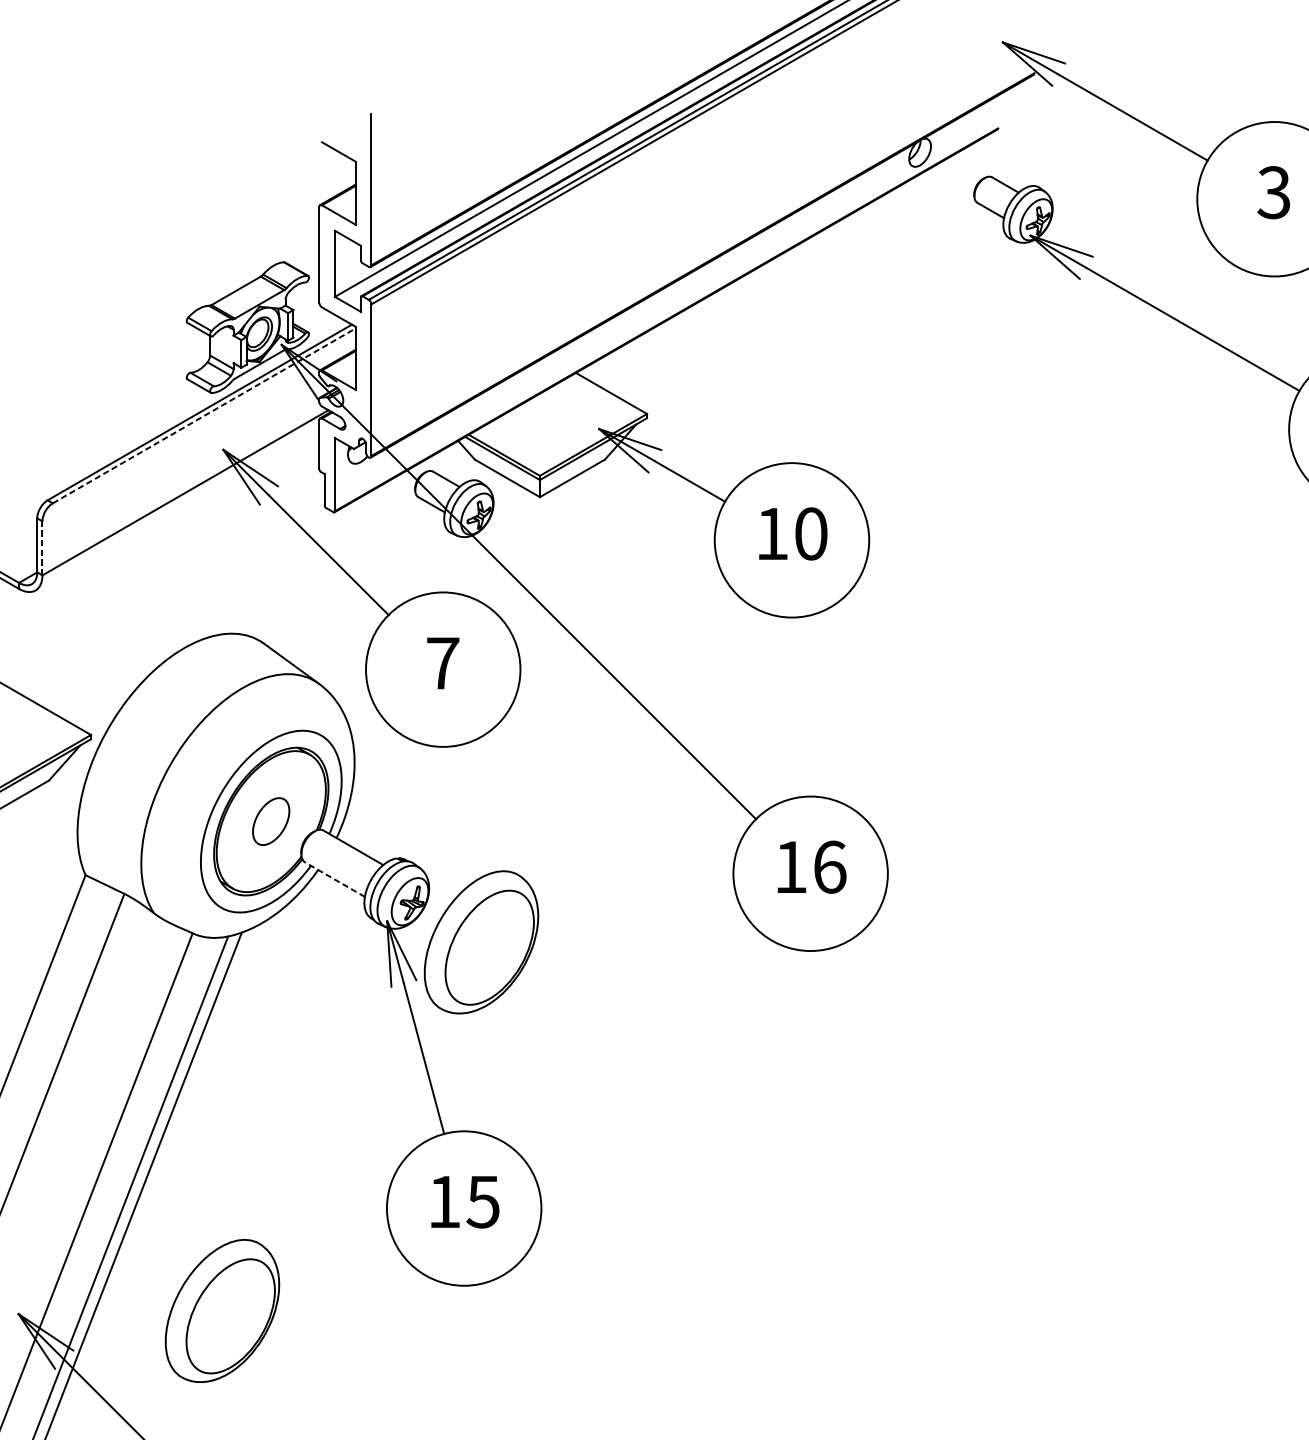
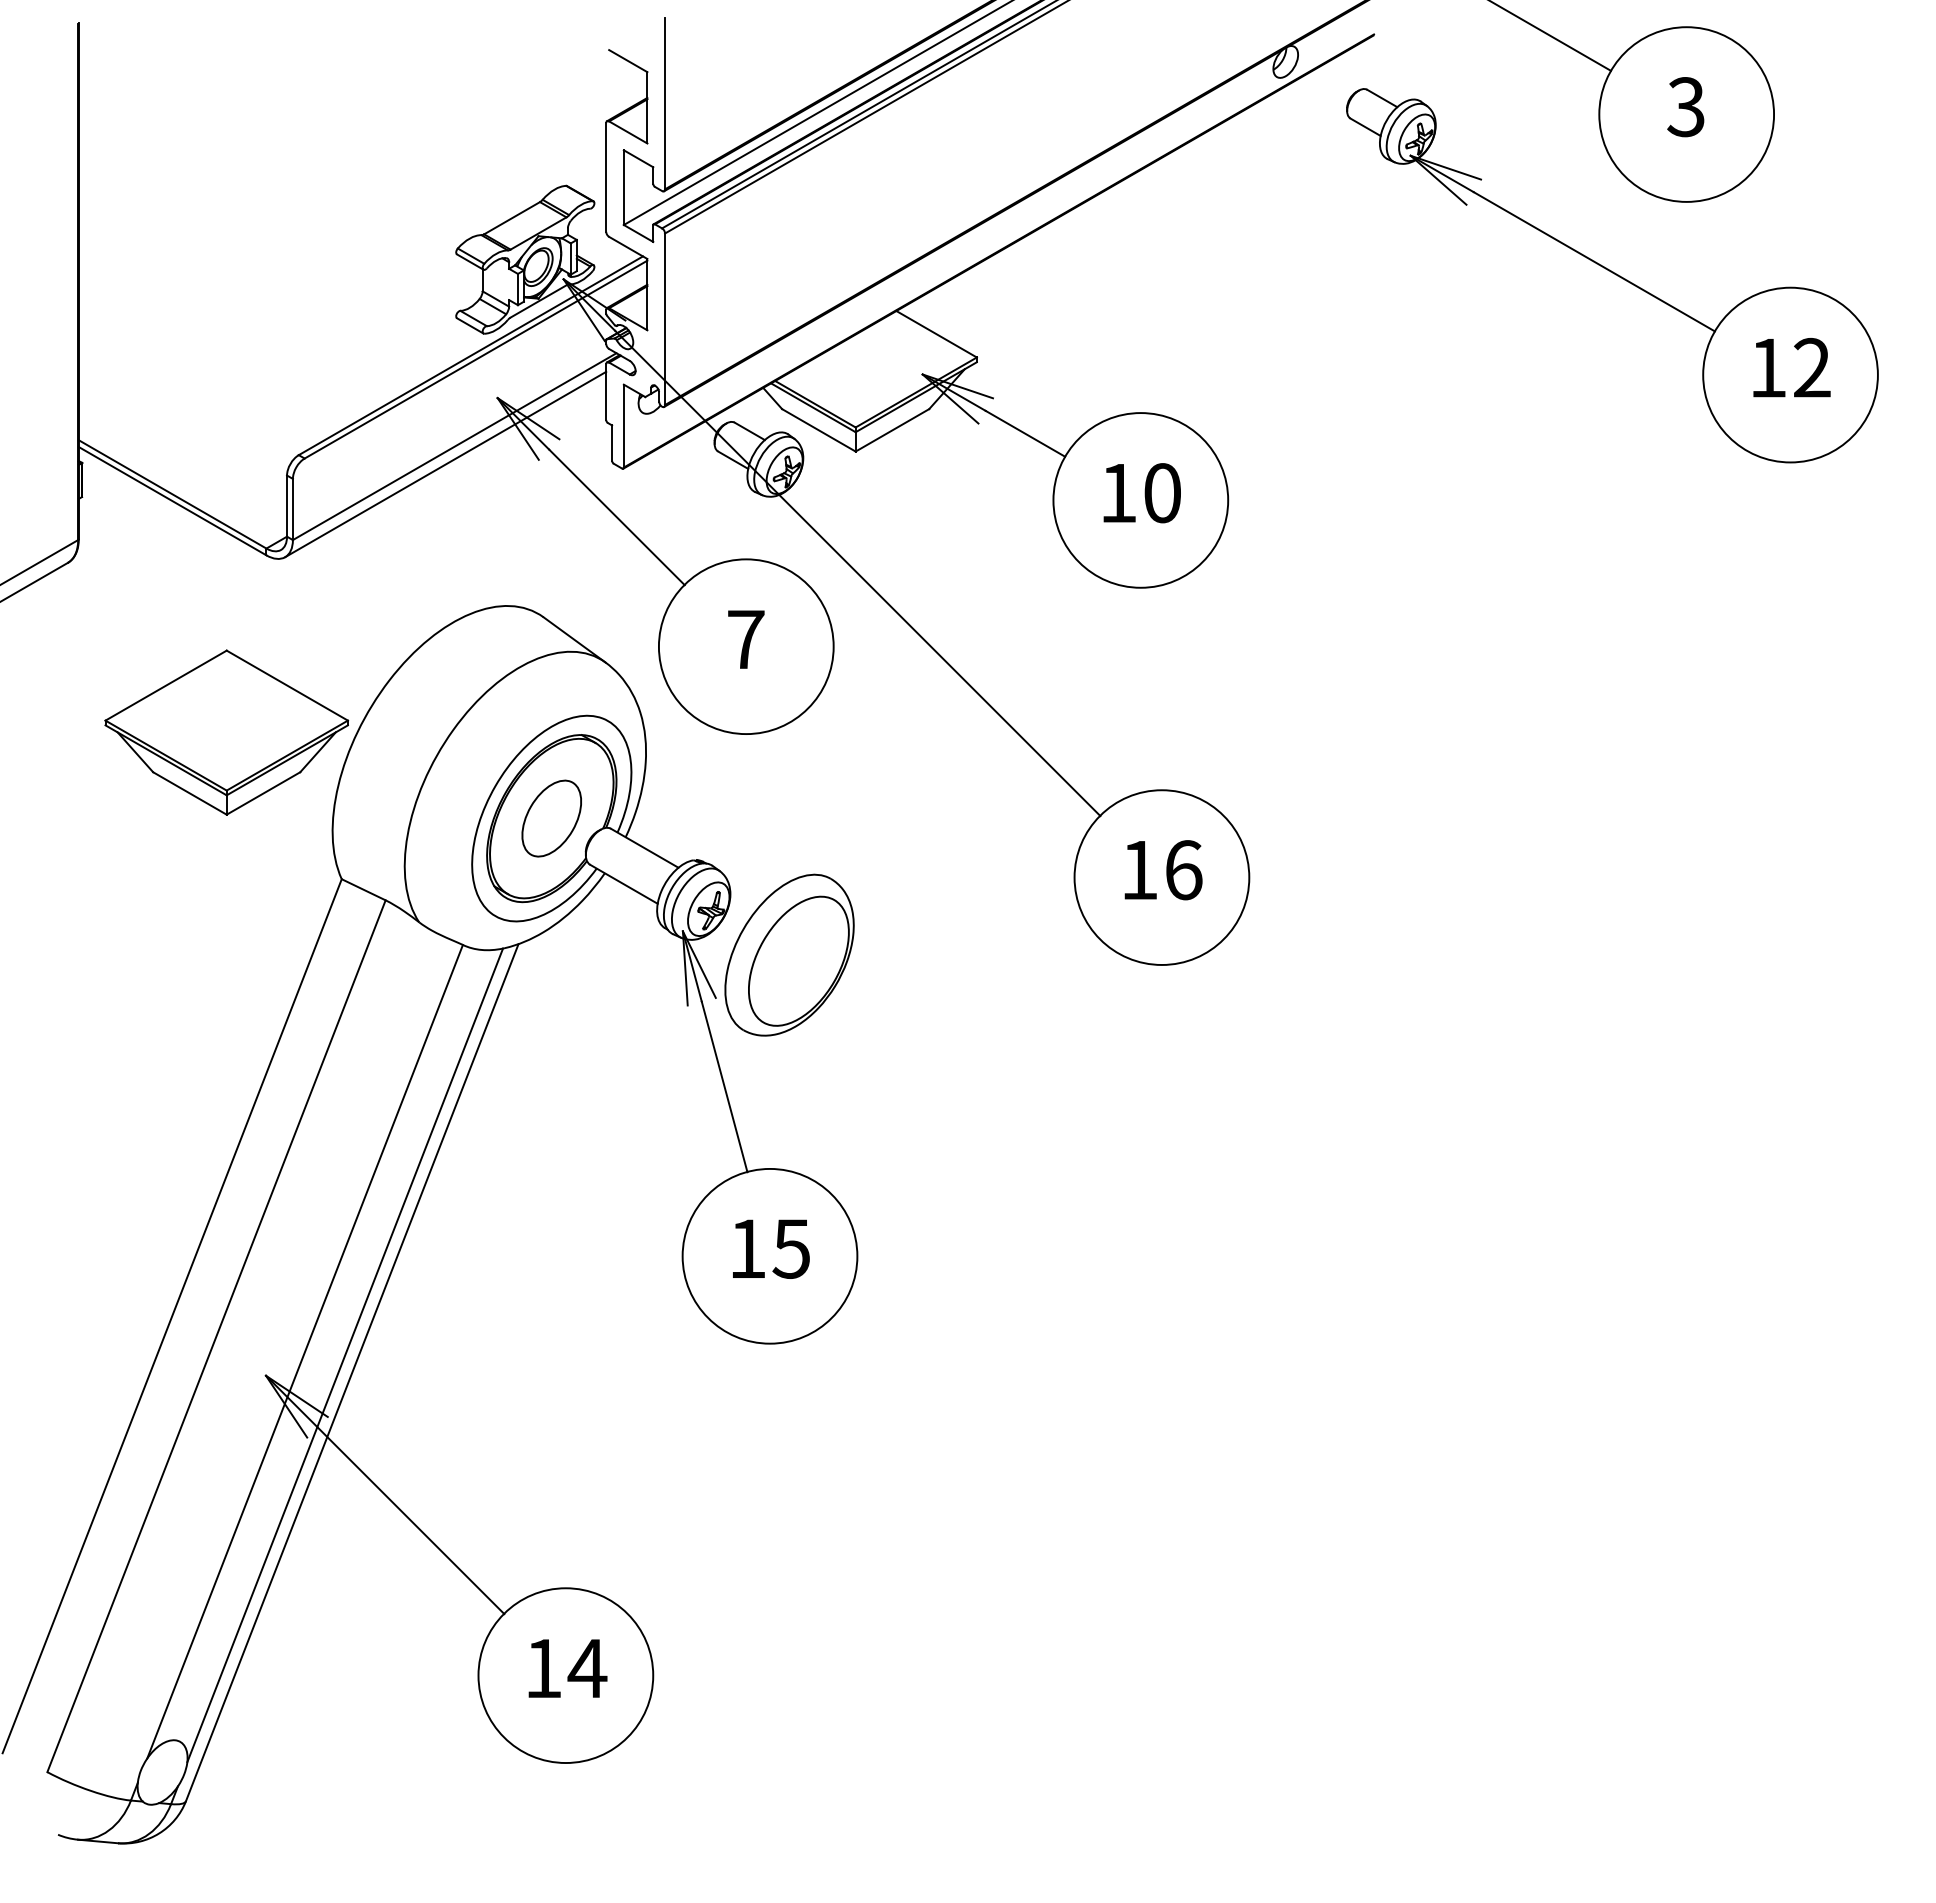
line: (204, 415) -> (476, 359), dashed -> solid
line: (177, 508) -> (445, 464), added
line: (42, 548) -> (292, 509), dashed -> solid
part: (271, 821) -> (551, 818), size x1.43
line: (334, 879) -> (623, 884), dashed -> solid
part: (222, 1310) -> (496, 1371), removed

